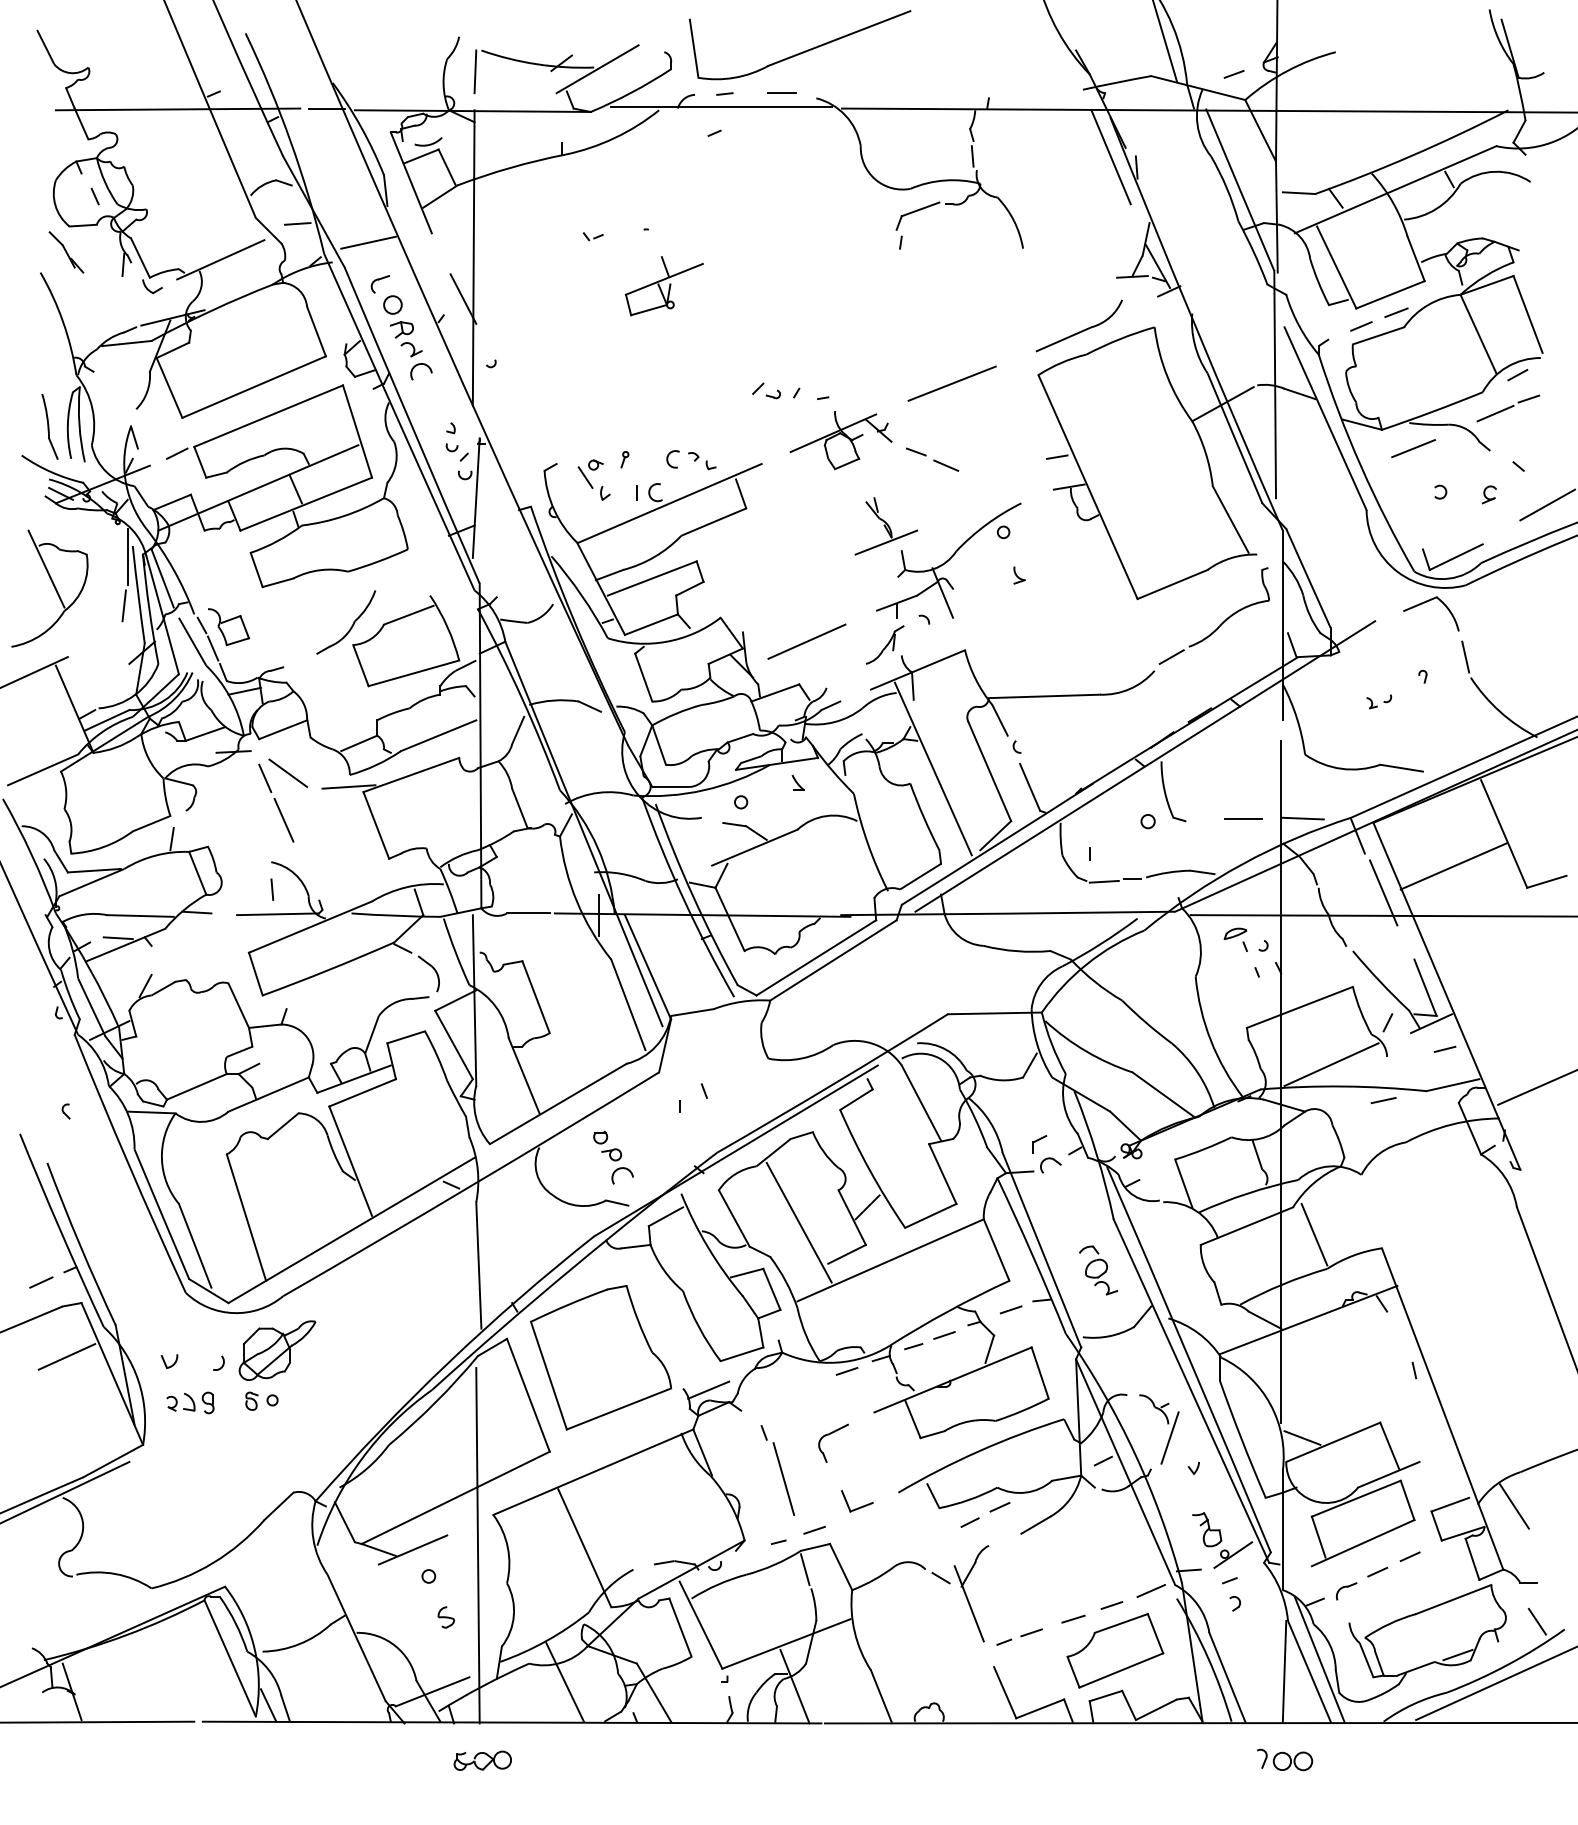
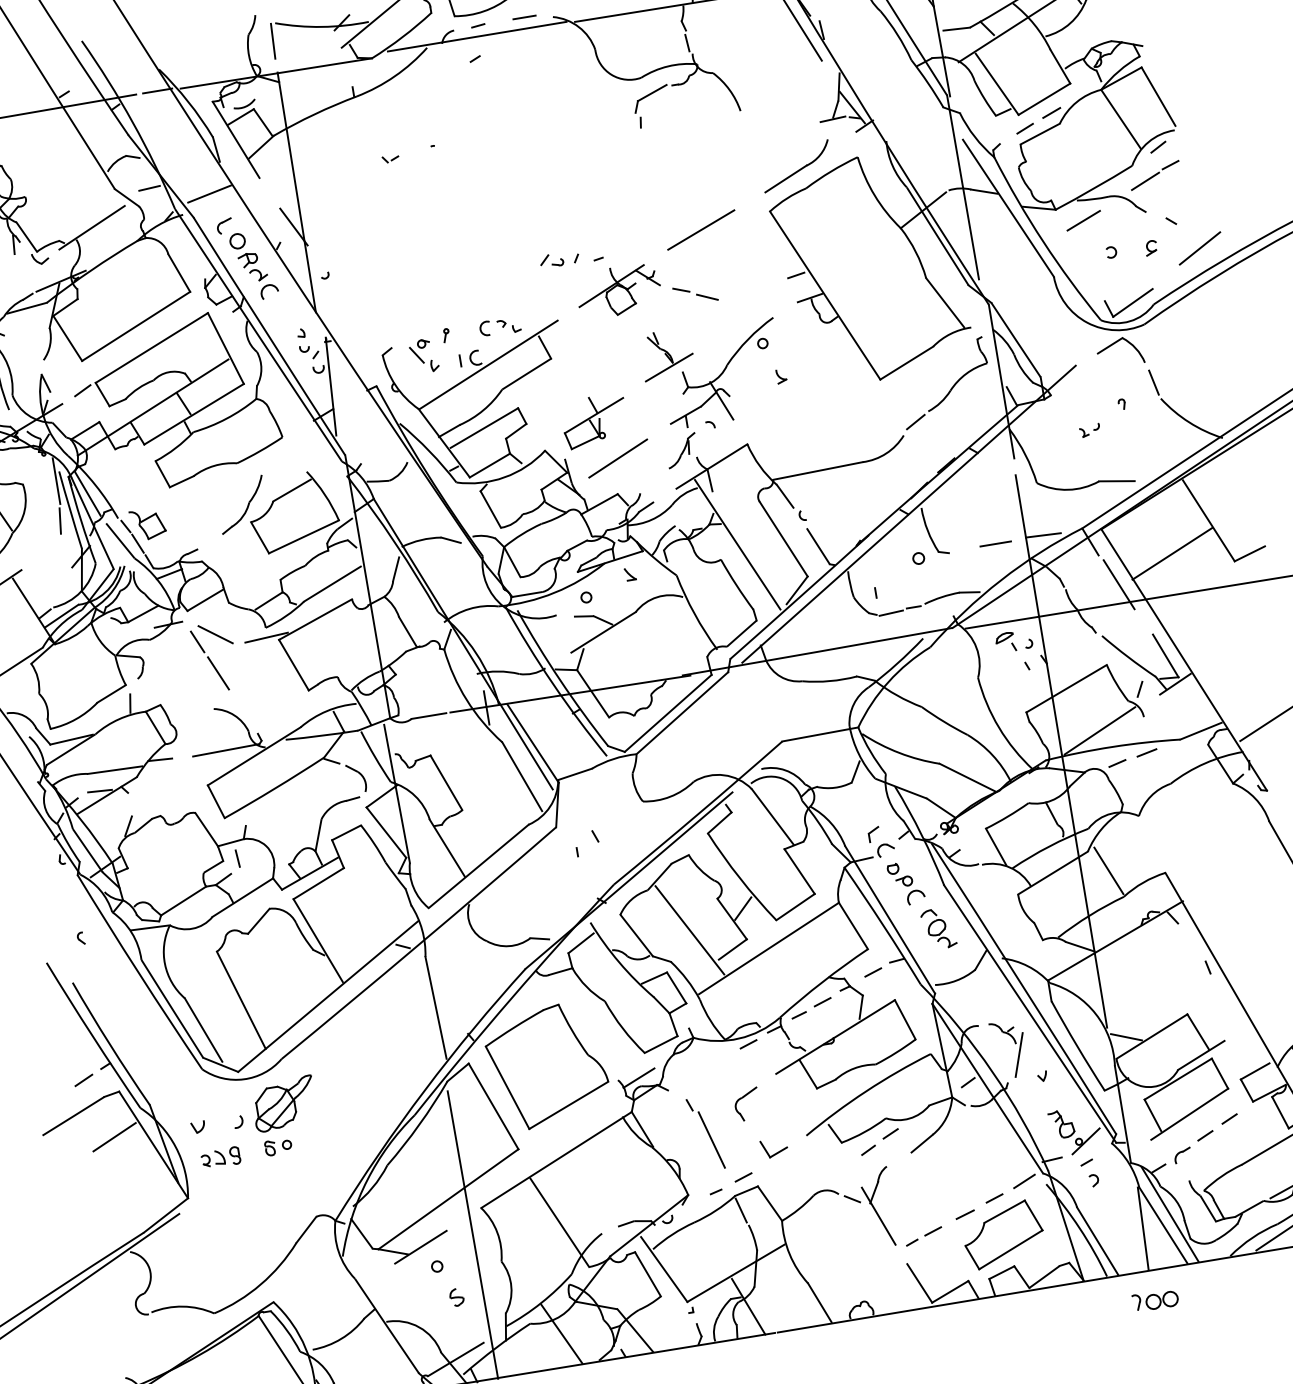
part: (663, 286) -> (594, 421), moved
line: (272, 889) -> (237, 858), moved
line: (1444, 1048) -> (1116, 762), moved
part: (613, 1157) -> (906, 883), moved

